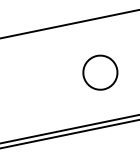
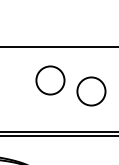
circle: (48, 69) -> (50, 80), added

